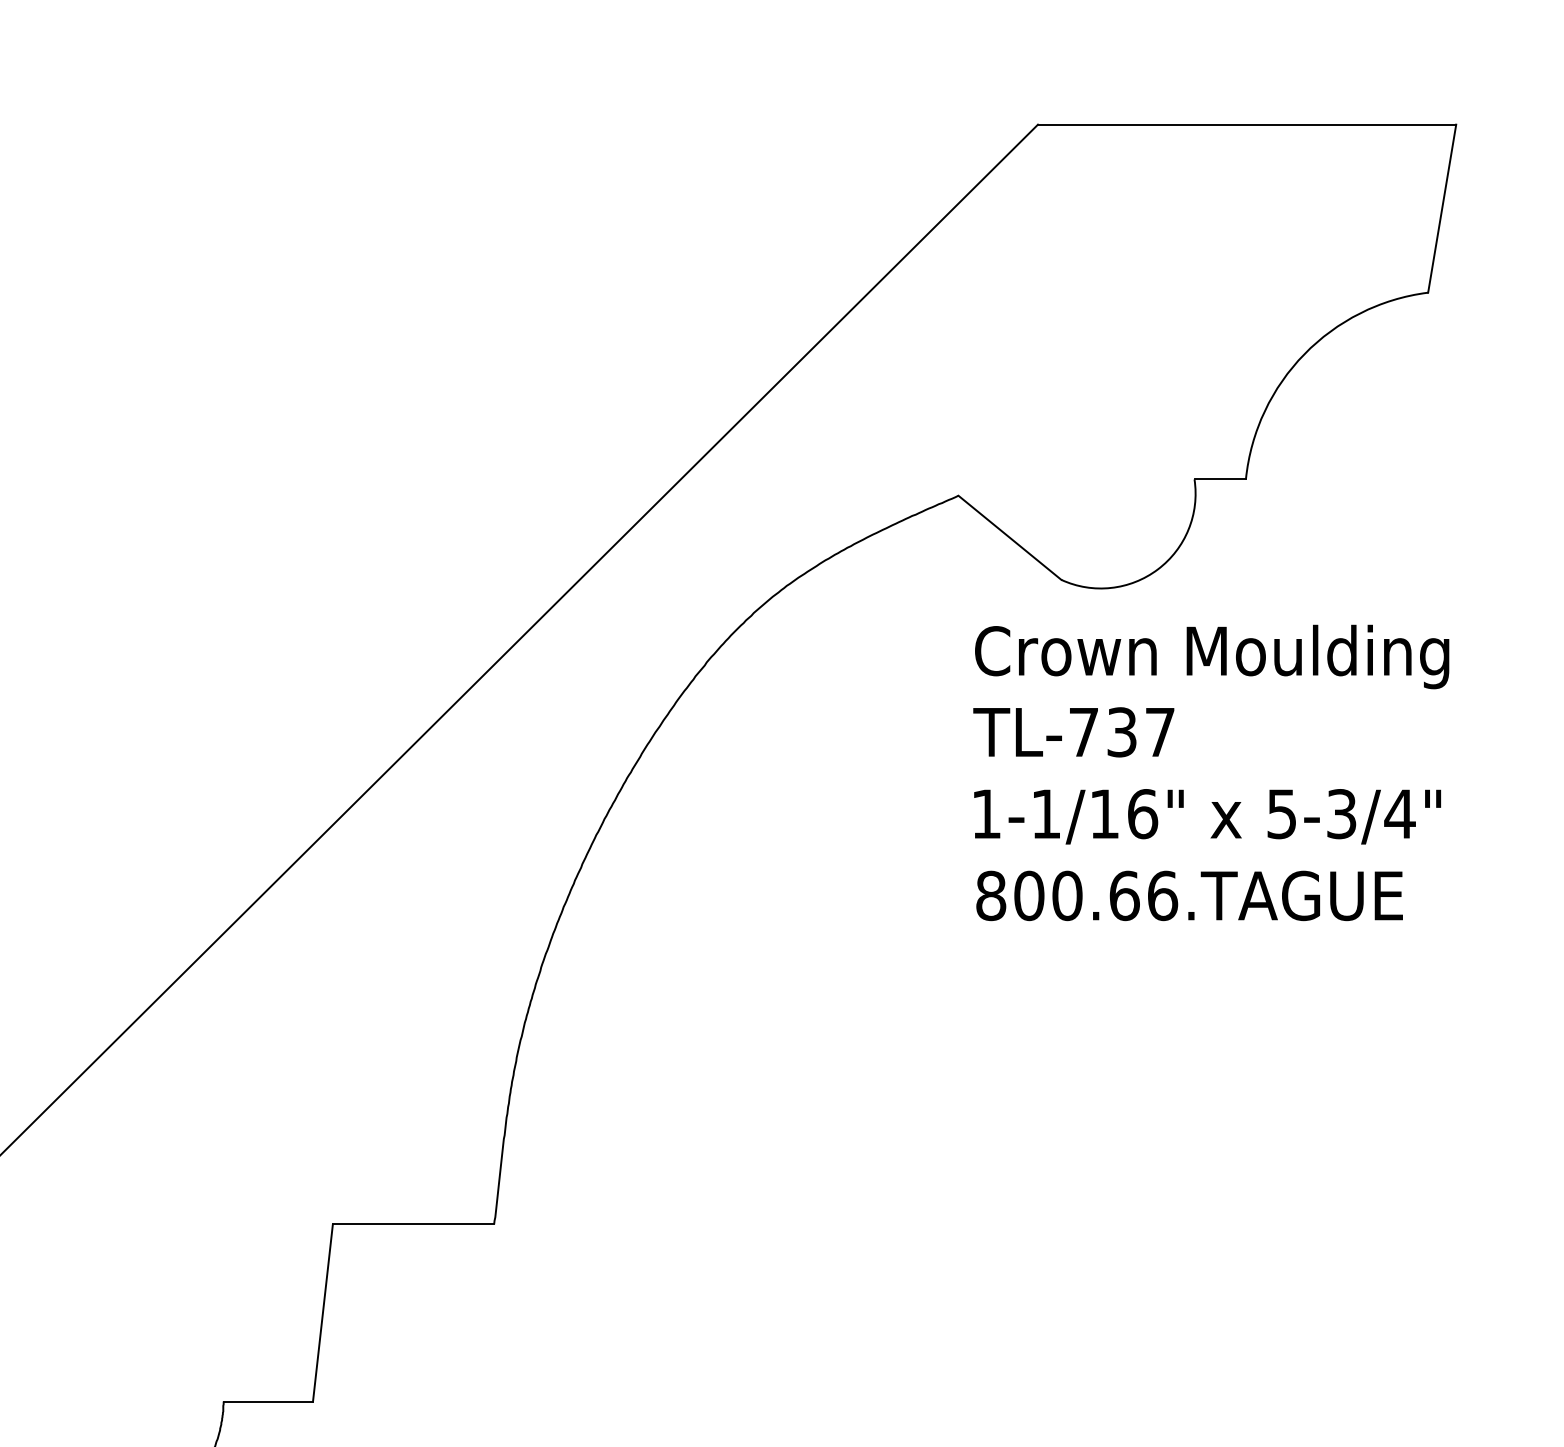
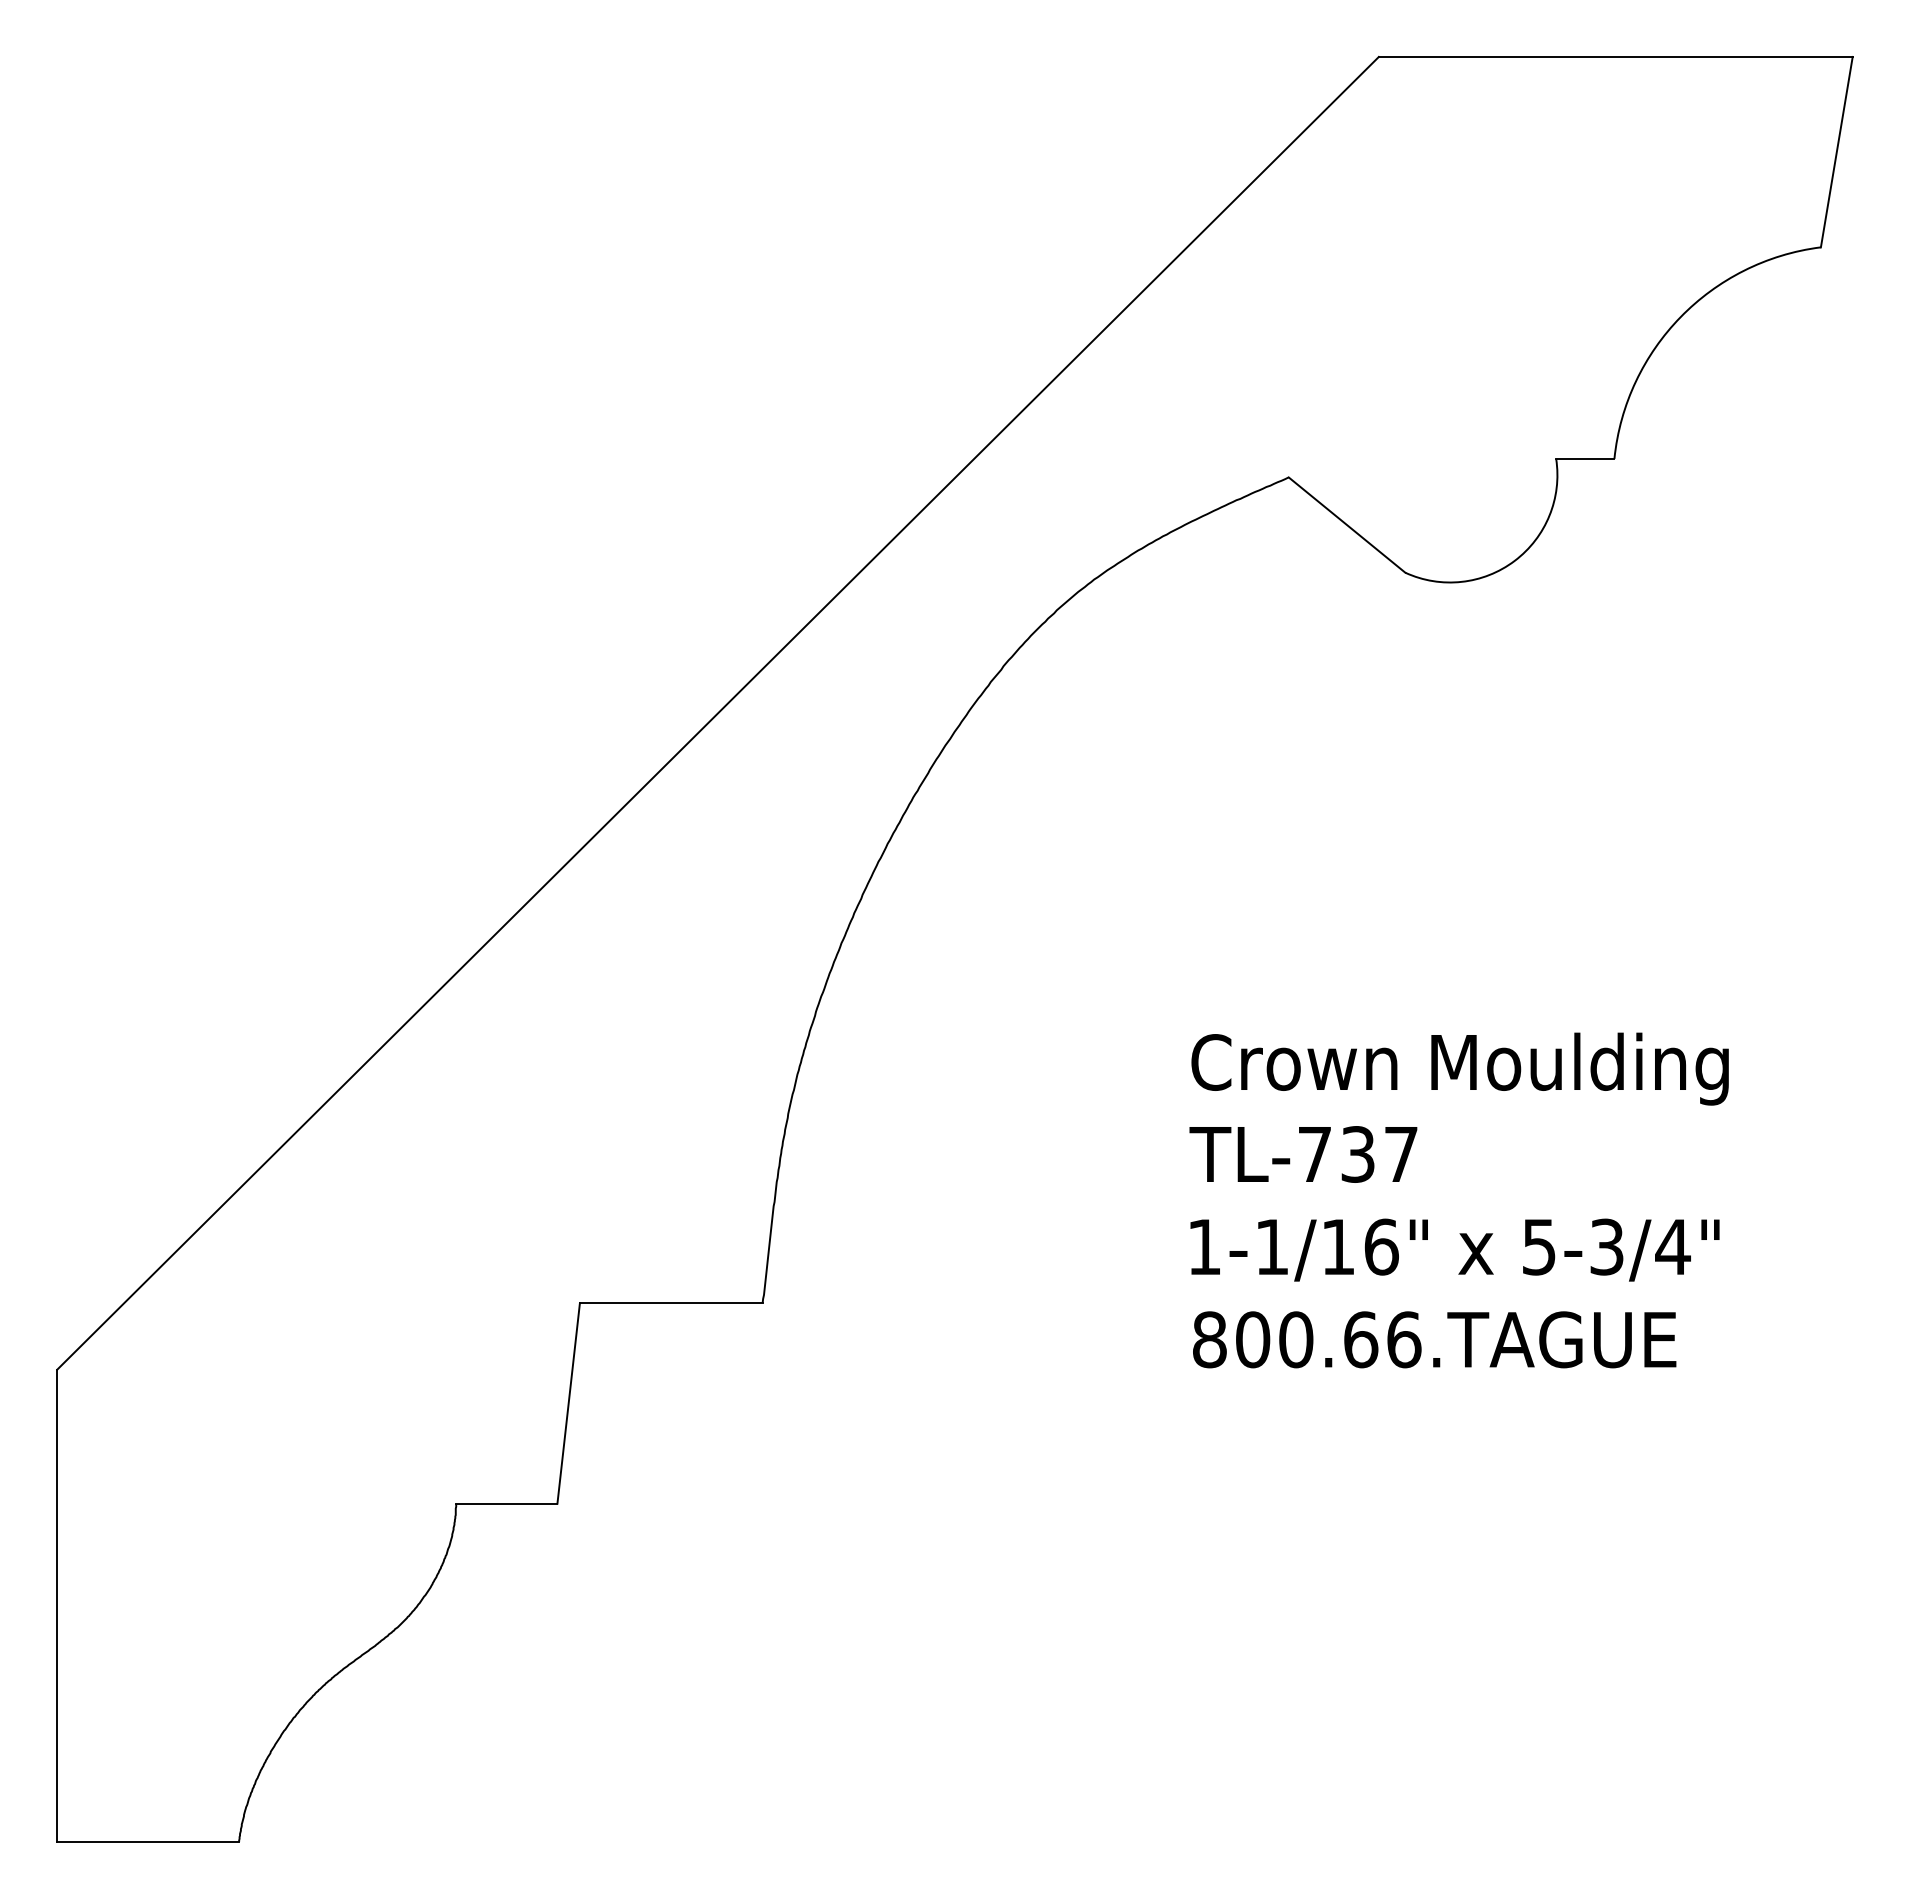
text: (1210, 772) -> (1458, 1200), moved

